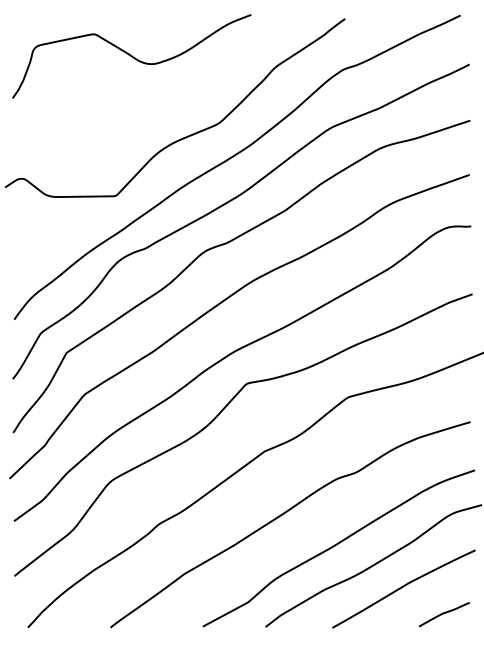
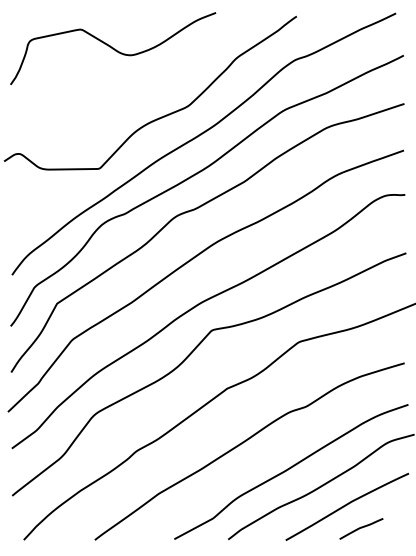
curve: (444, 613) -> (361, 527), moved

